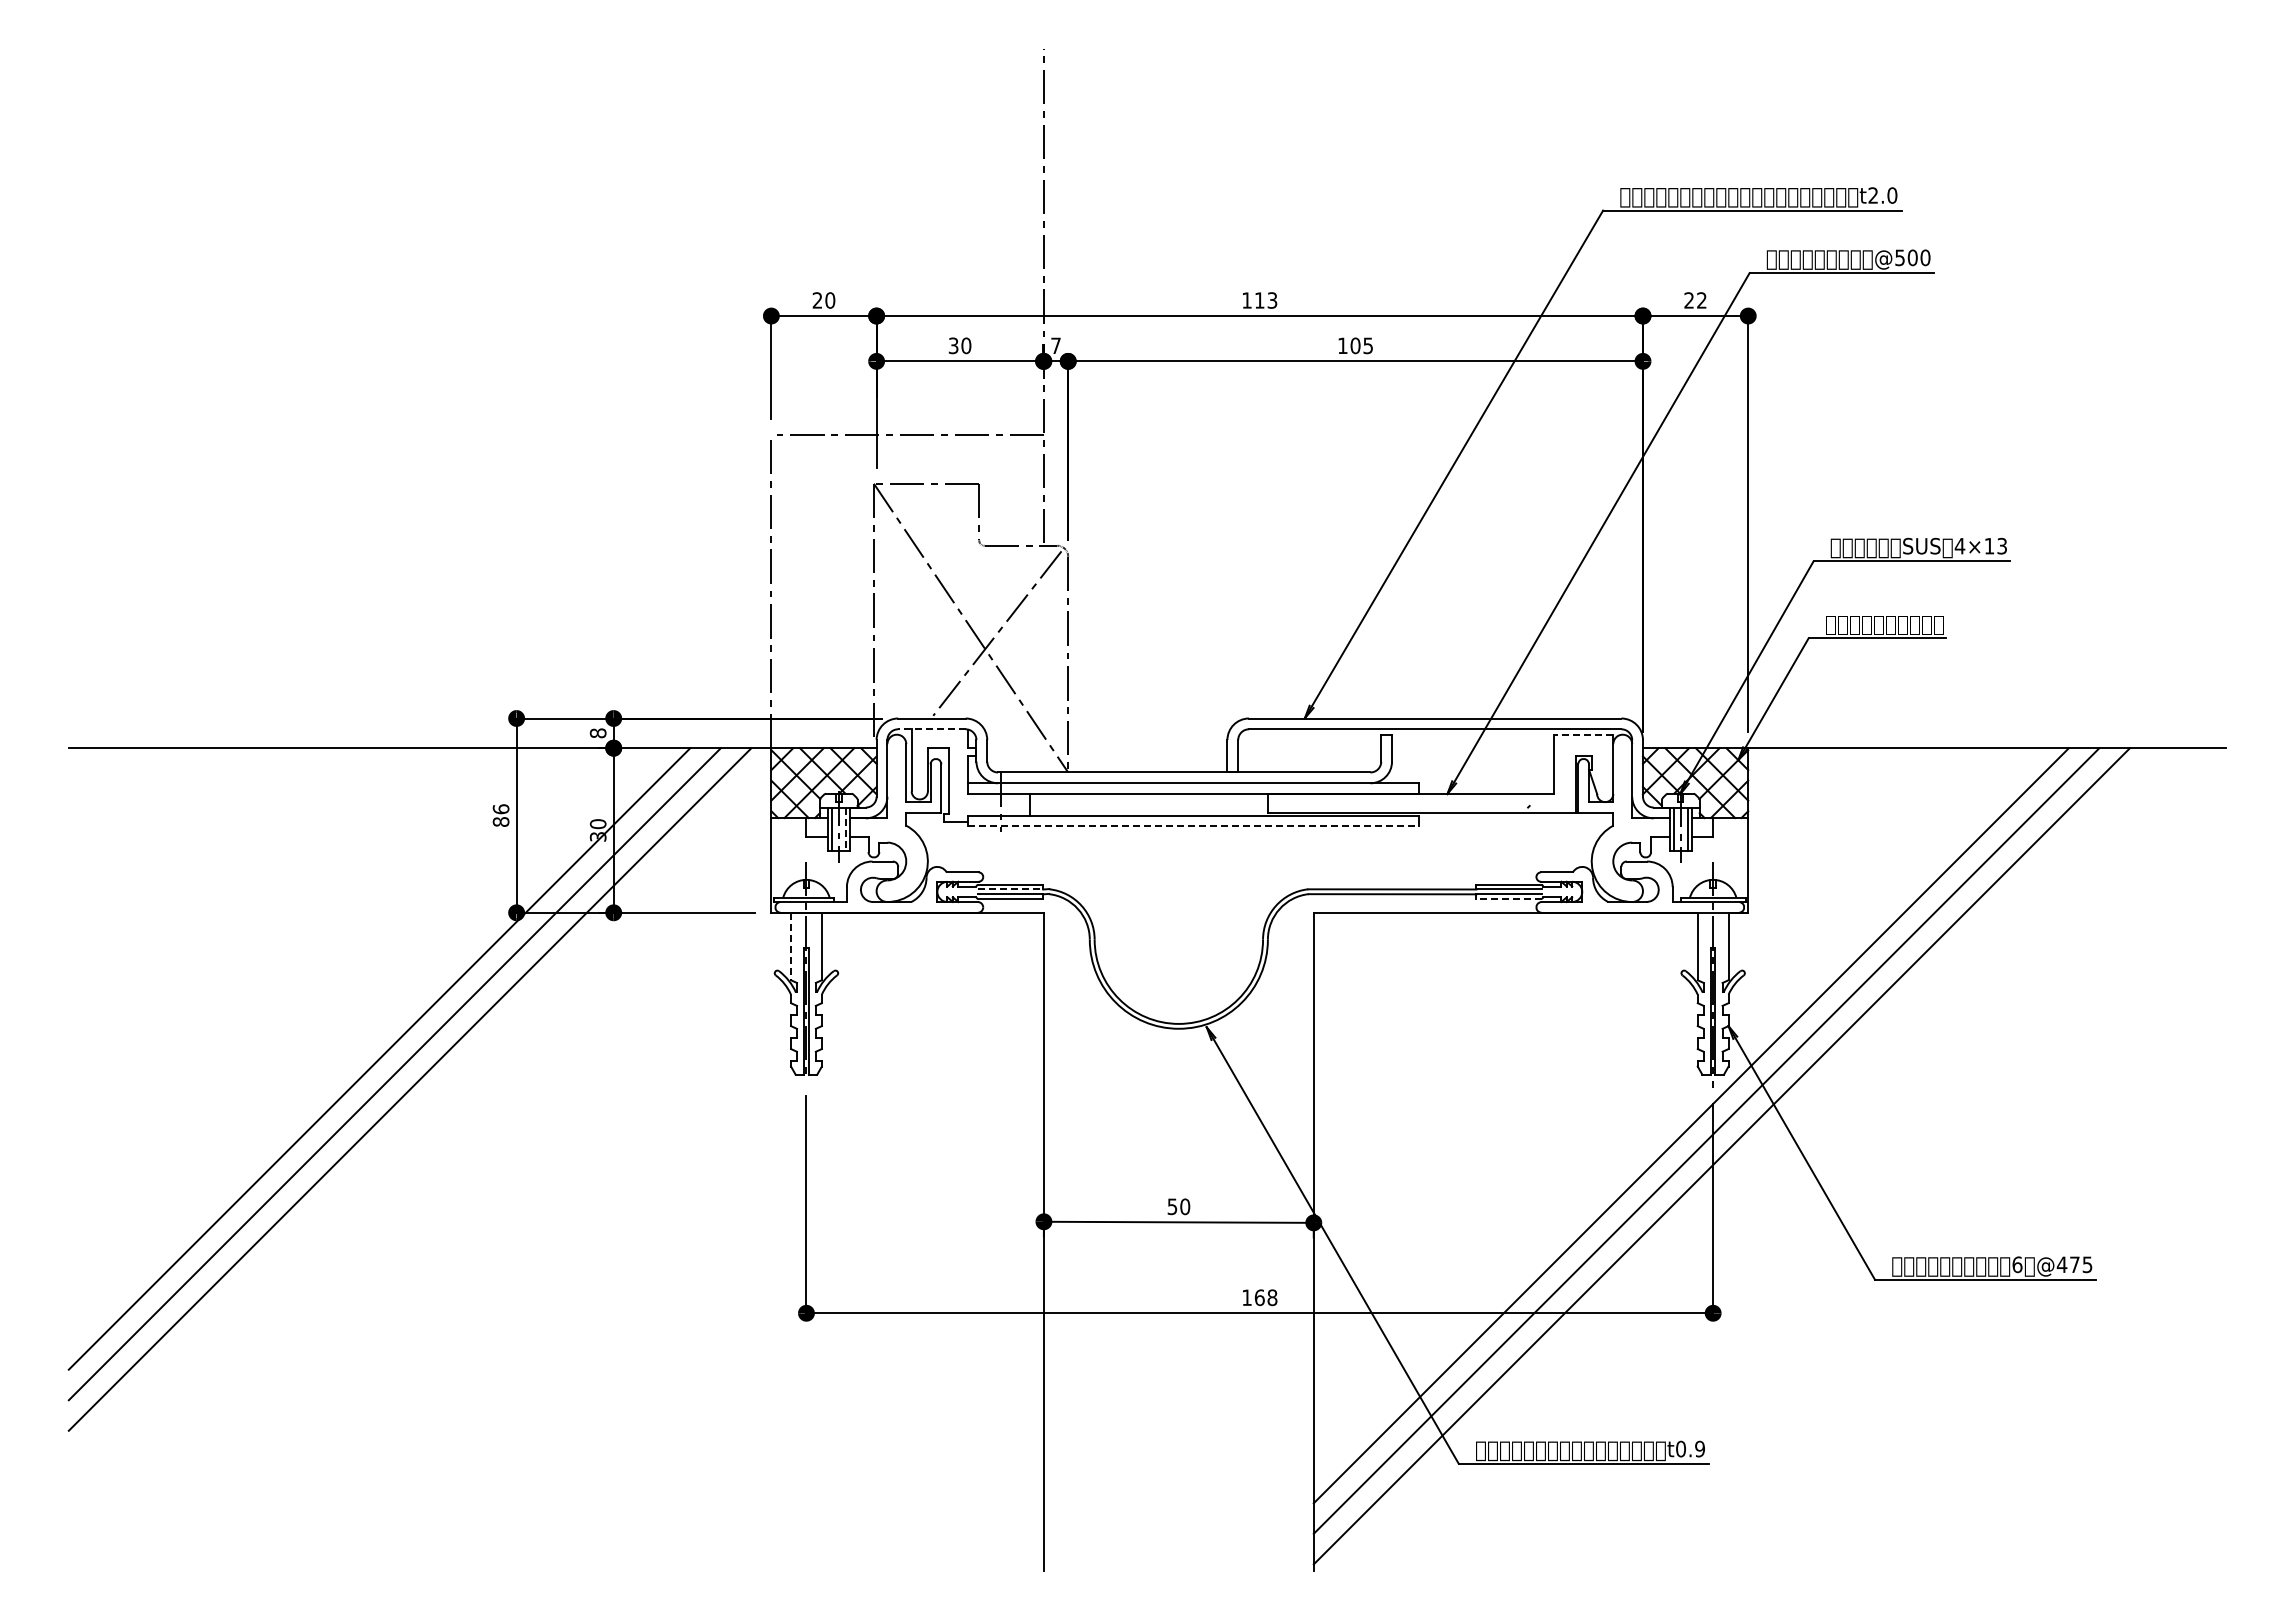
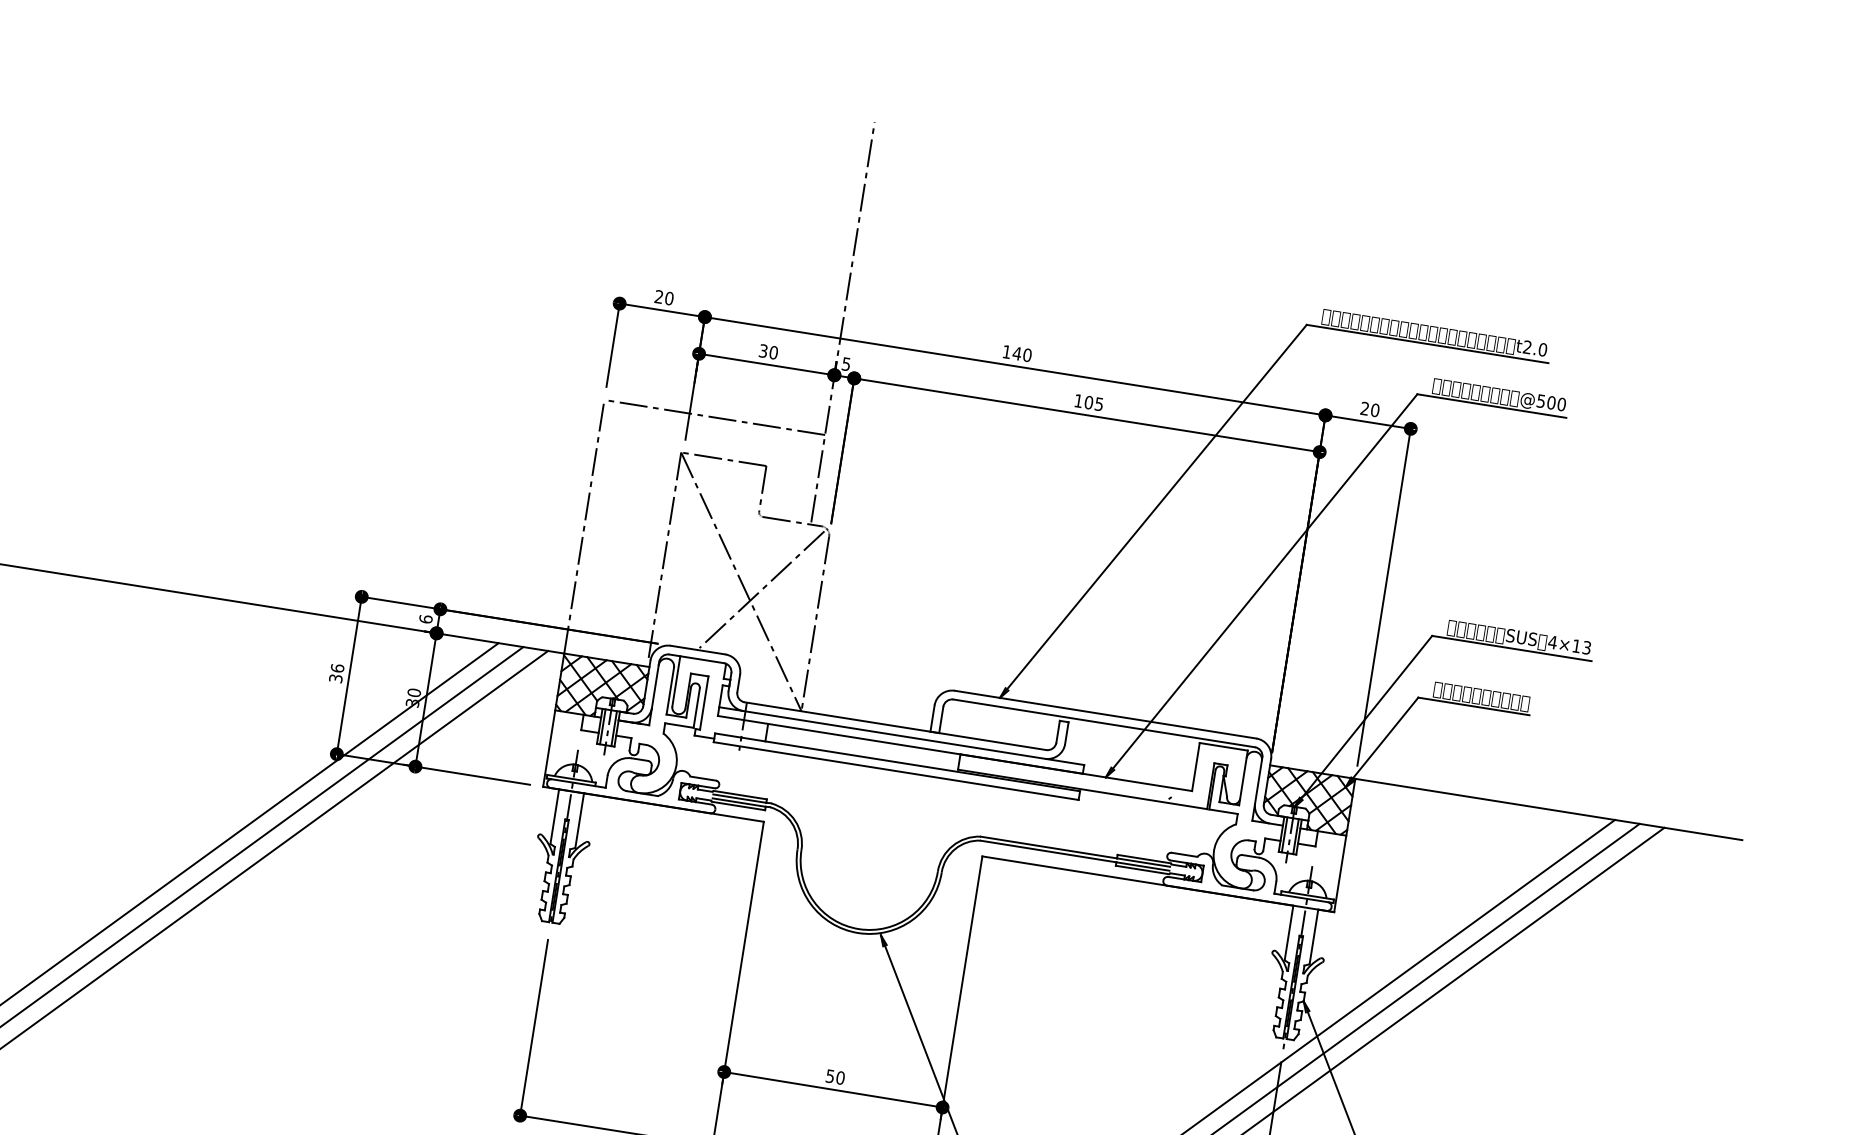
text: (1265, 300) -> (1021, 354), 113 -> 140
text: (1701, 300) -> (1374, 410), 22 -> 20
text: (1055, 345) -> (845, 363), 7 -> 5
line: (931, 729) -> (696, 658), dashed -> solid
text: (597, 733) -> (425, 619), 8 -> 6
line: (1583, 734) -> (1223, 746), dashed -> solid
text: (500, 821) -> (335, 678), 86 -> 36
line: (1194, 826) -> (896, 771), dashed -> solid
line: (845, 829) -> (613, 728), dashed -> solid
line: (1010, 889) -> (739, 798), dashed -> solid
line: (1509, 898) -> (1142, 869), dashed -> solid
line: (791, 946) -> (555, 816), dashed -> solid

